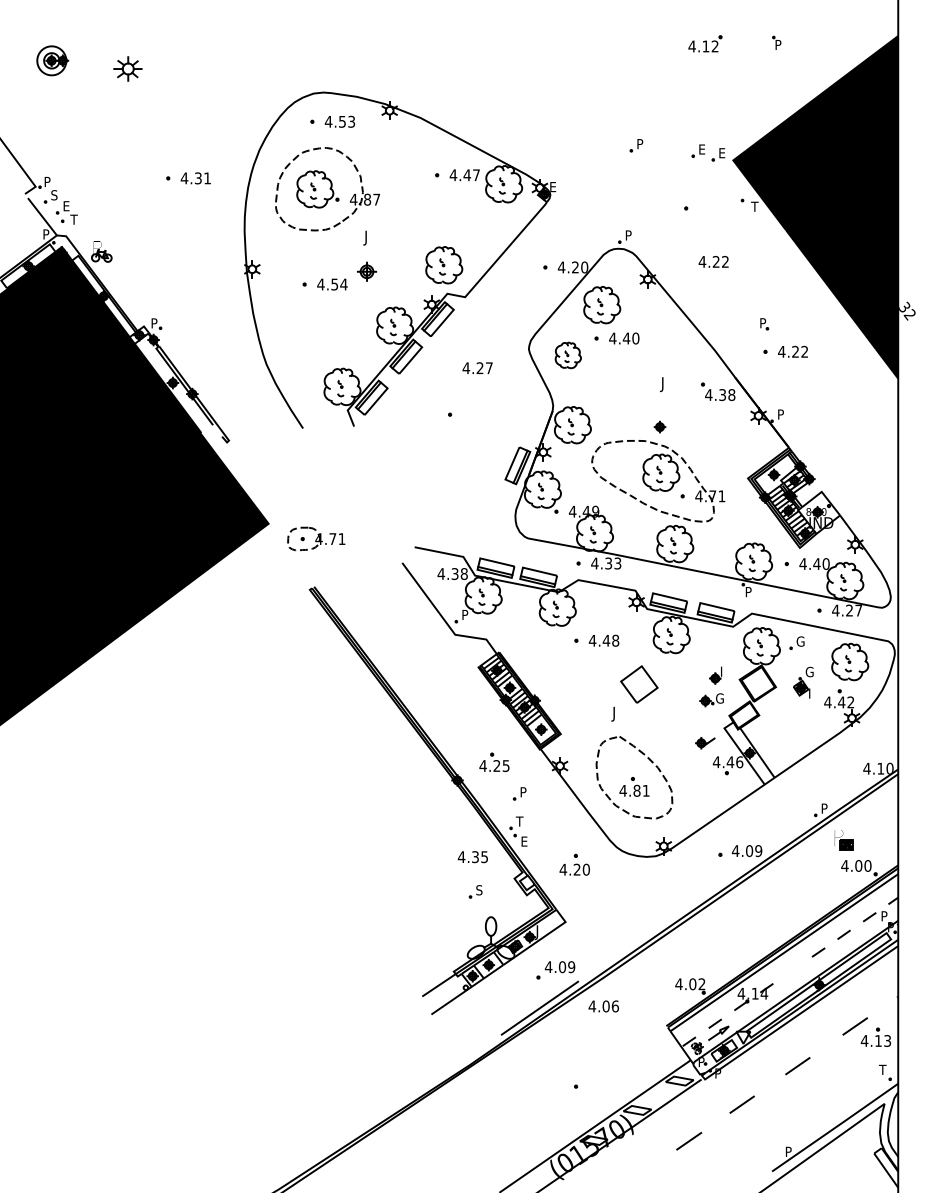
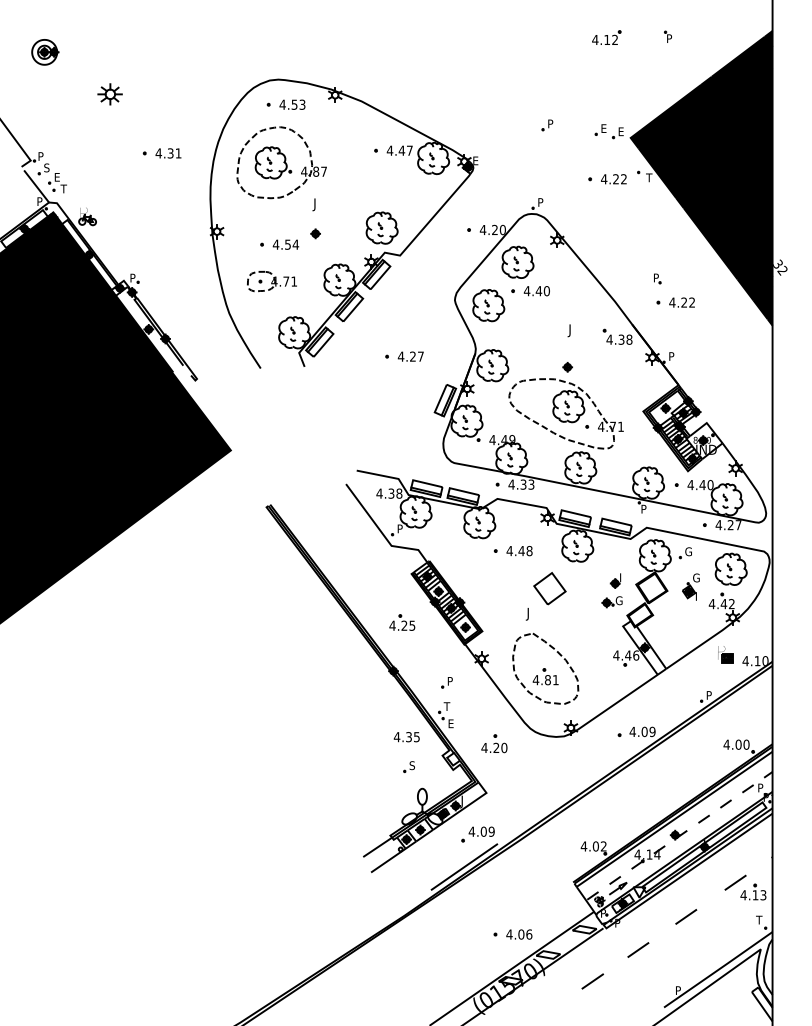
part: (127, 69) -> (109, 94), moved
text: (713, 262) -> (613, 179), moved
part: (366, 271) -> (315, 233), size x0.62
part: (567, 355) -> (488, 305), size x1.43
text: (477, 368) -> (410, 356), moved
part: (315, 538) -> (271, 281), moved
part: (705, 742) -> (678, 834), moved
part: (494, 762) -> (402, 622), moved
part: (843, 840) -> (725, 654), moved
text: (603, 1006) -> (519, 934), moved

